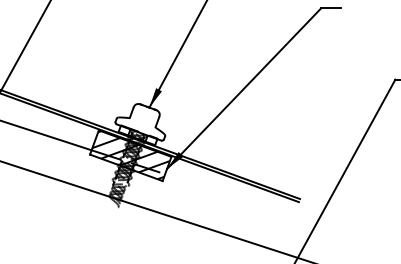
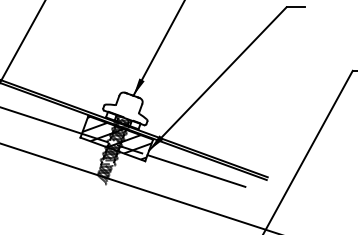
line: (220, 191) -> (196, 170), added

